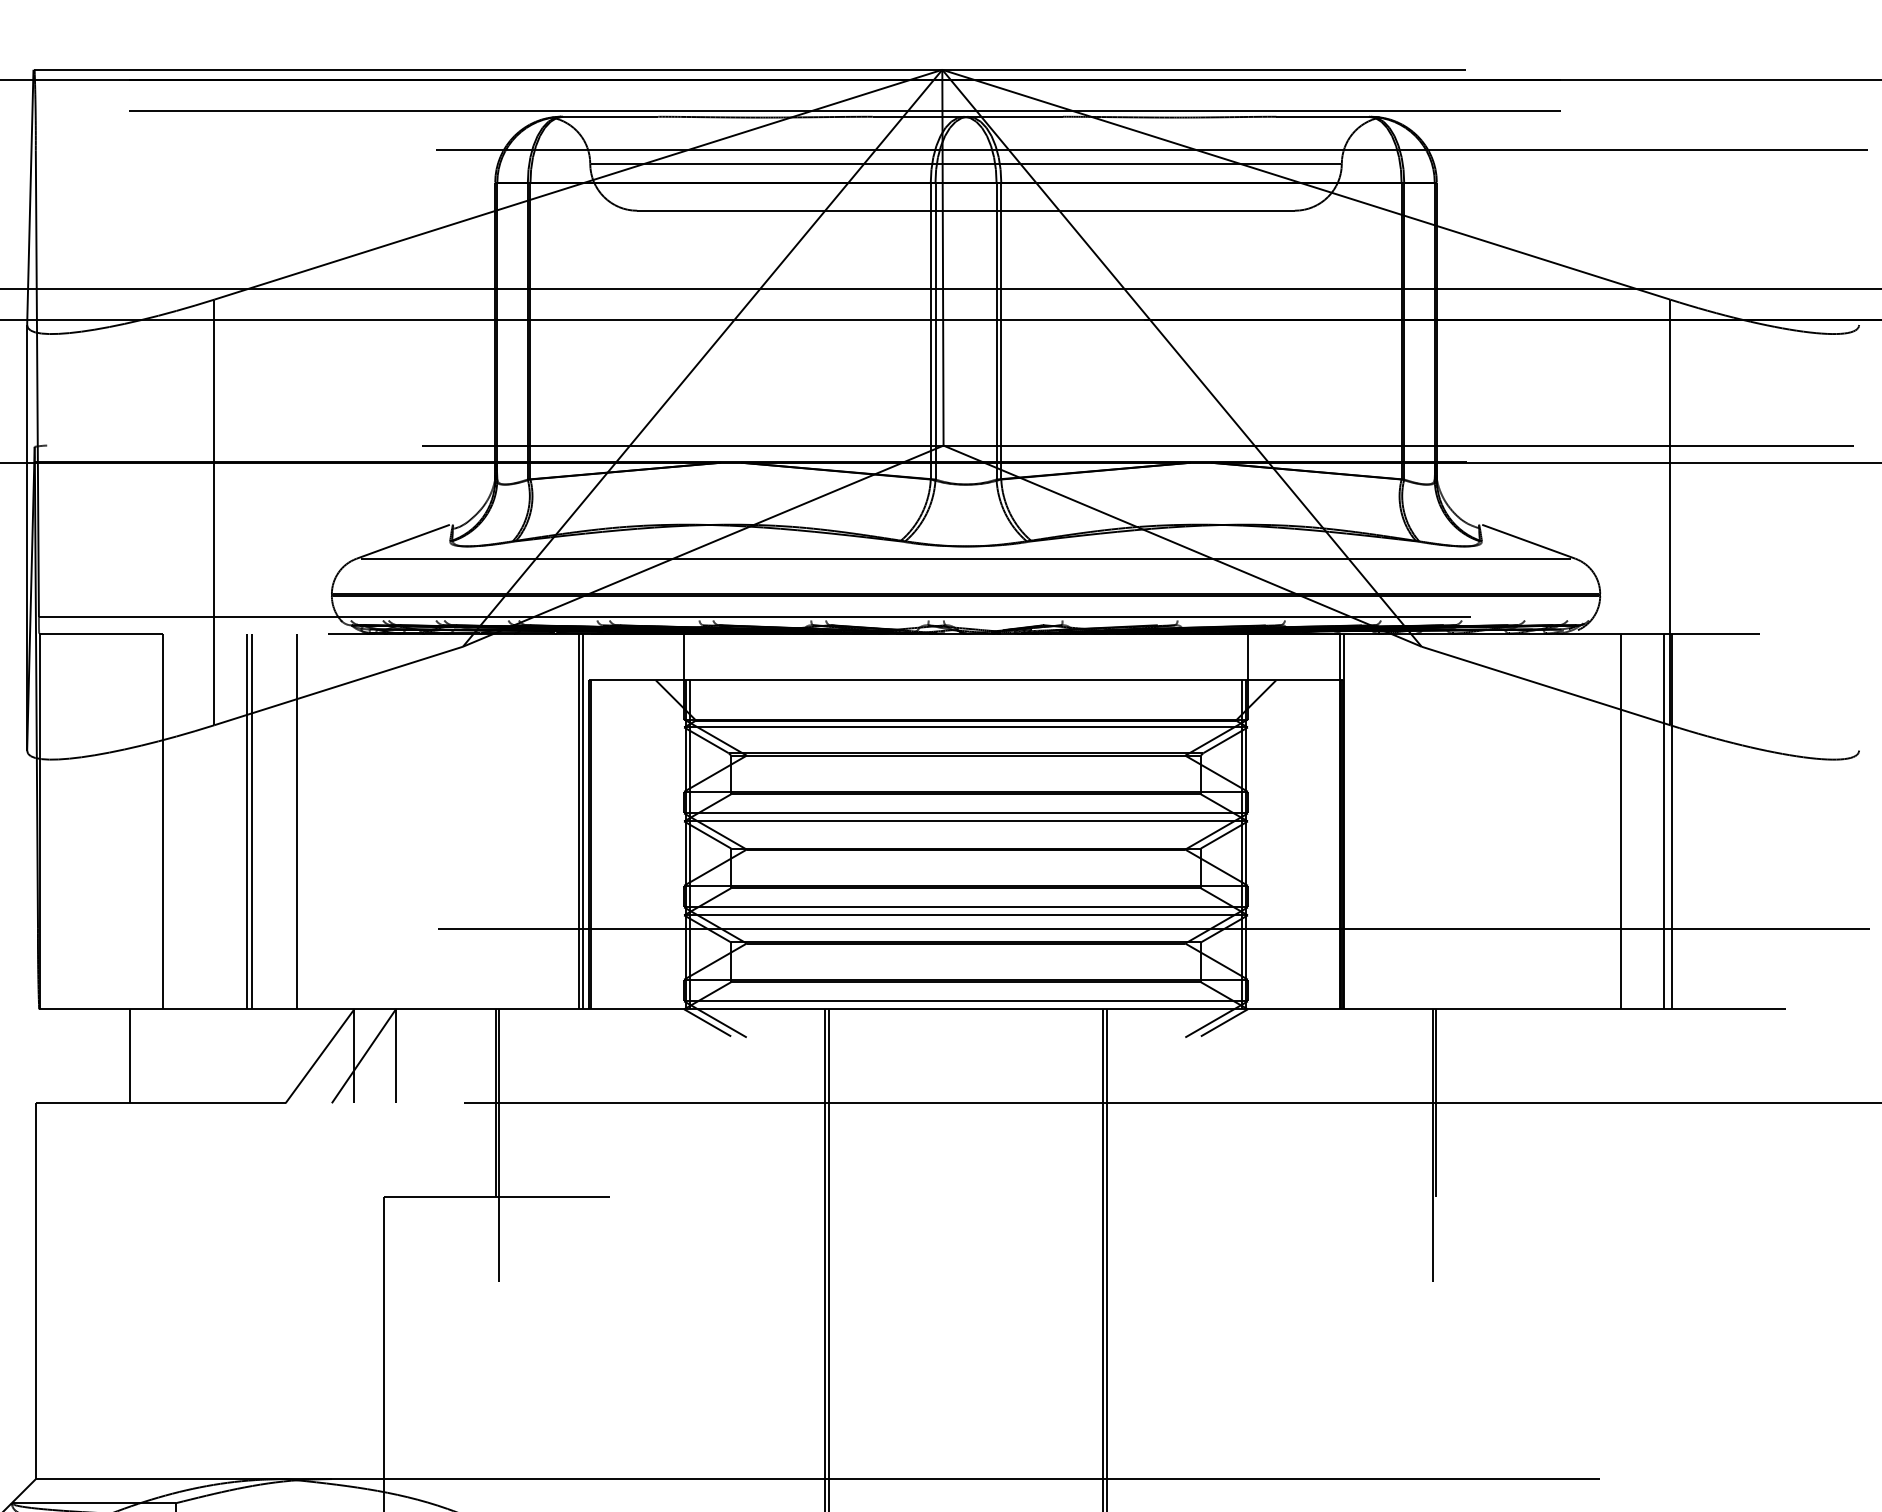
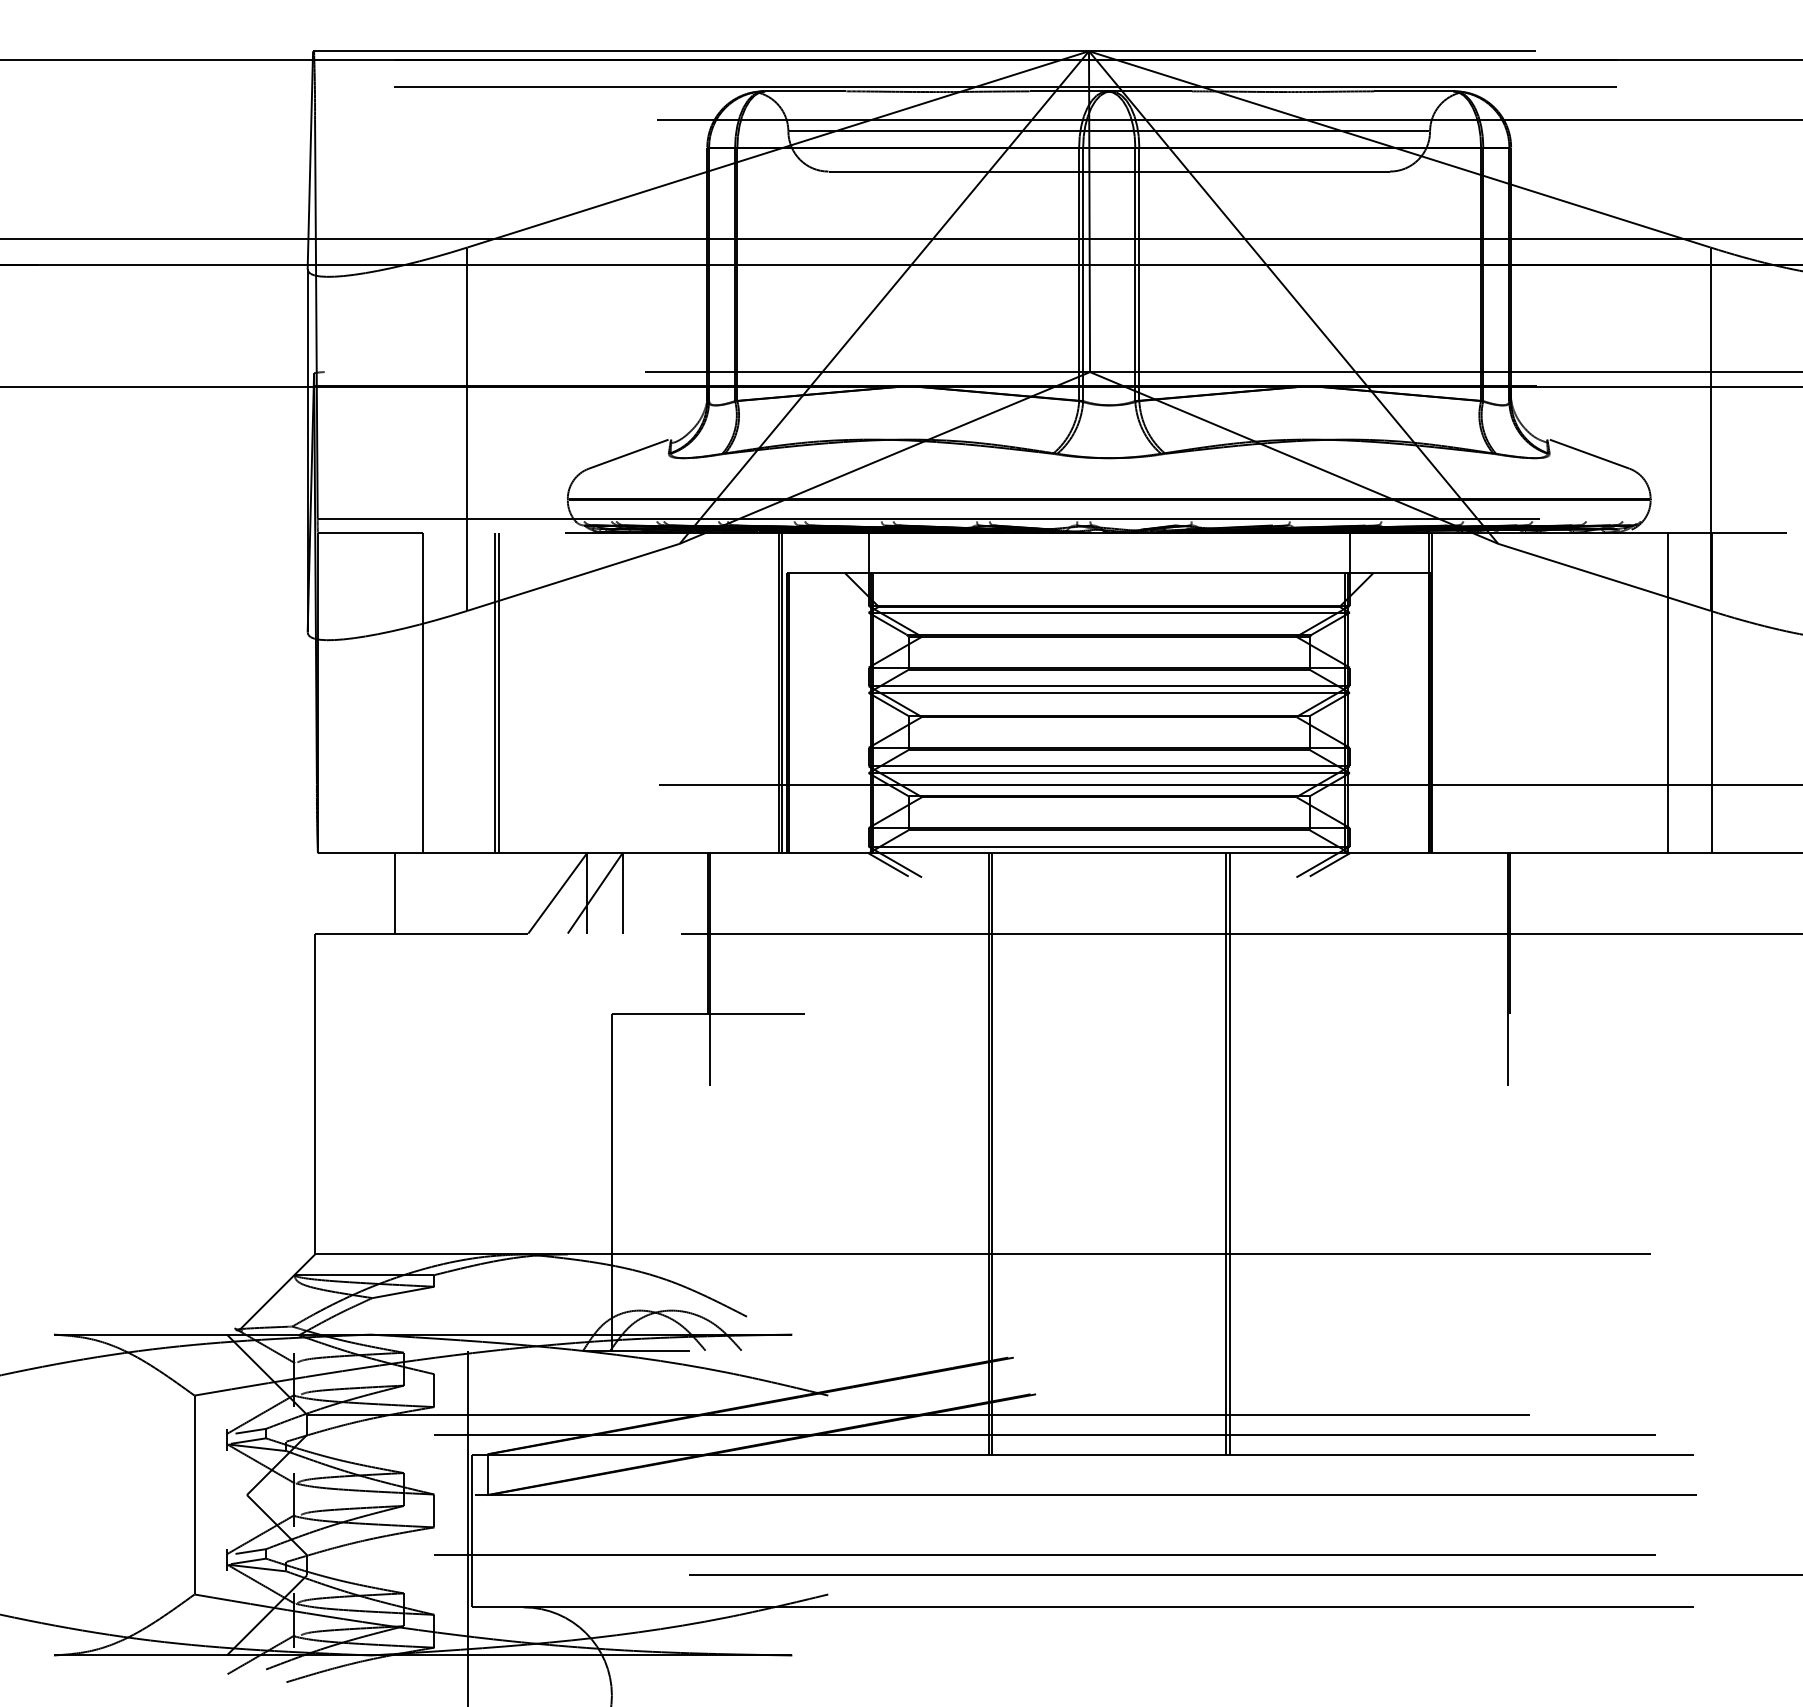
line: (966, 558) -> (1109, 468), removed
line: (296, 820) -> (537, 692), removed
line: (1664, 820) -> (1705, 692), removed

